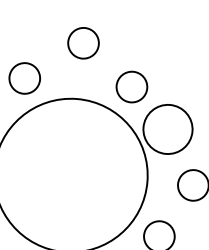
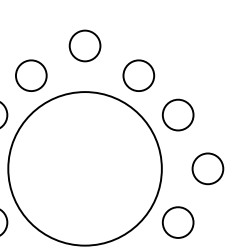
circle: (83, 42) -> (84, 45), moved
circle: (167, 128) -> (177, 114), size x0.62

